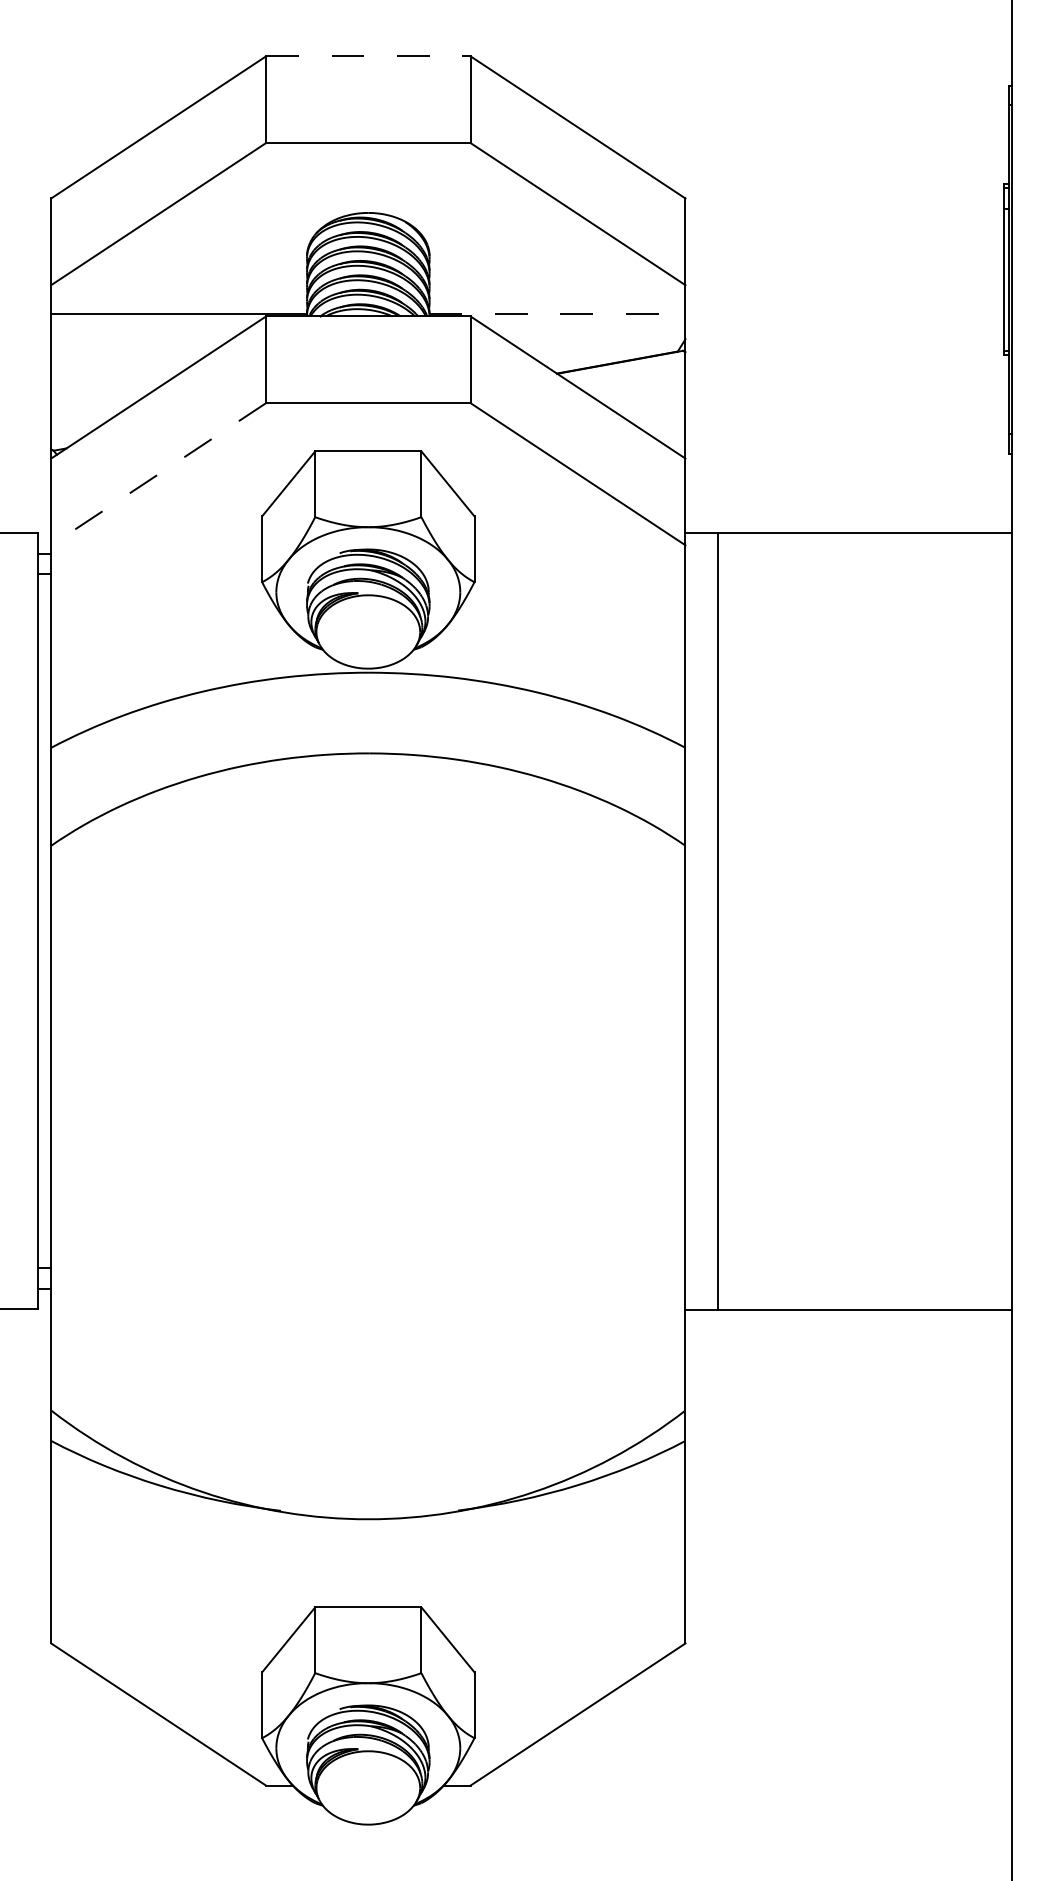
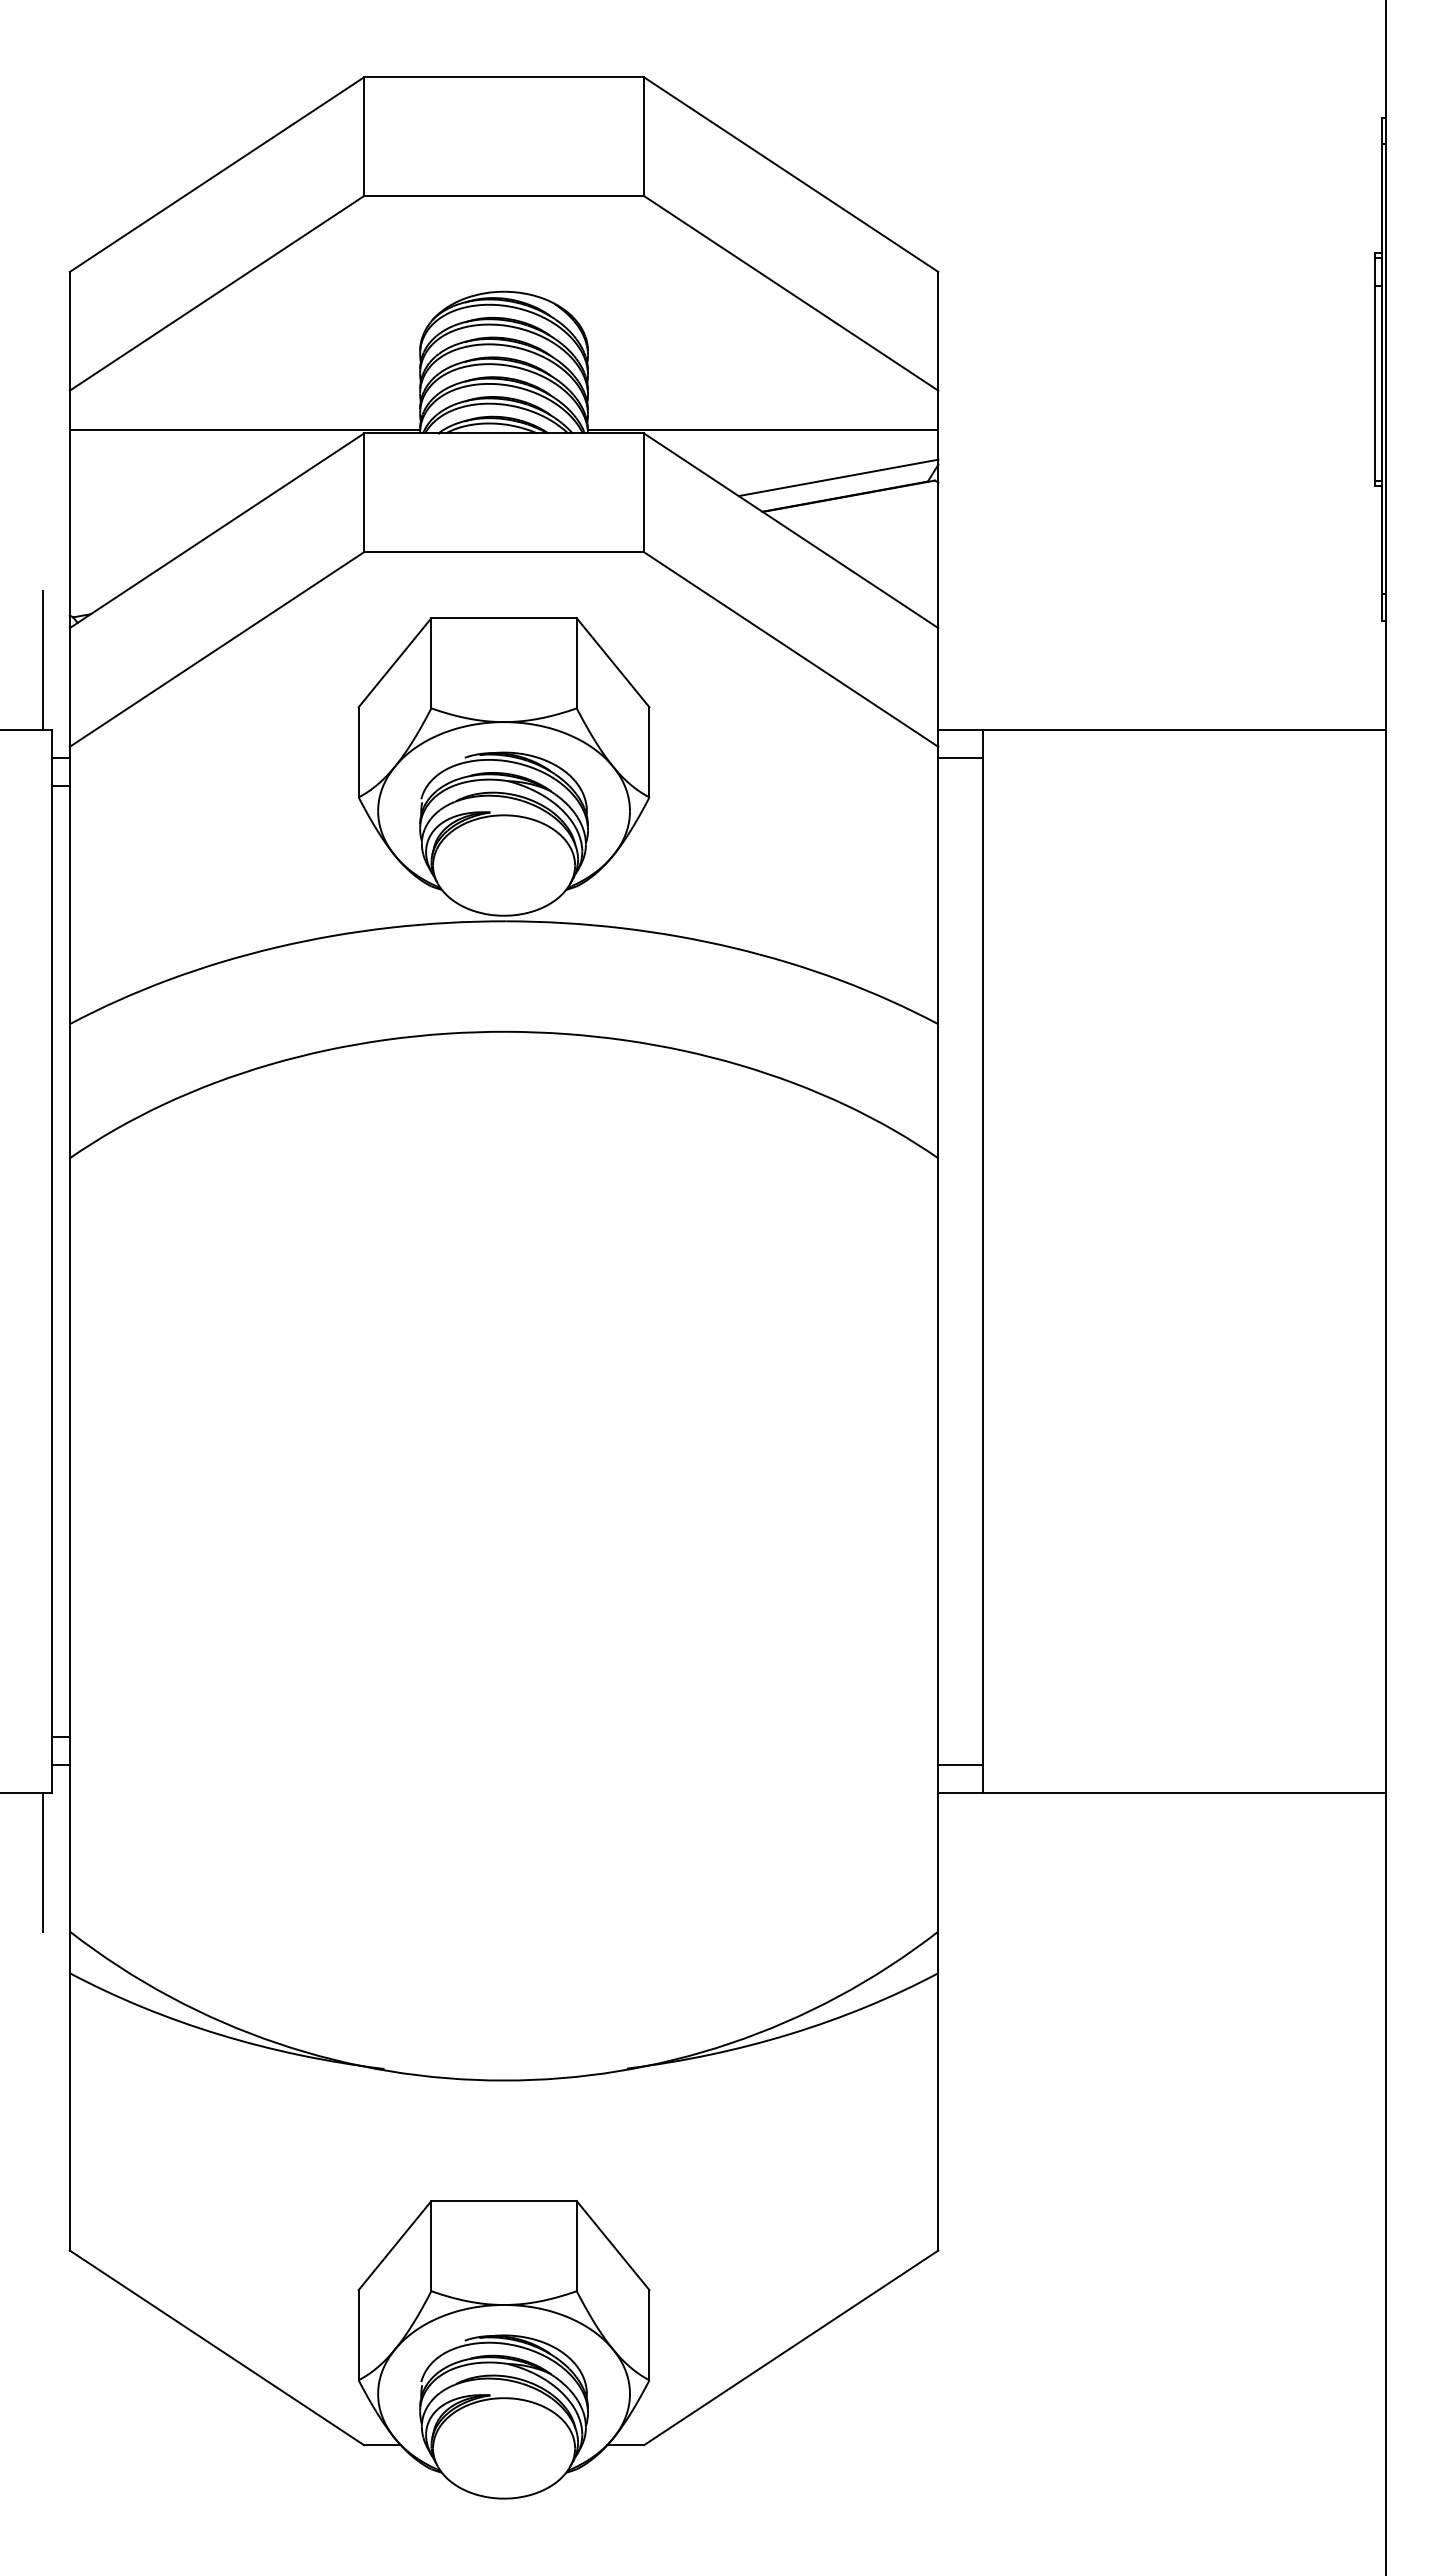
line: (368, 56) -> (504, 77), dashed -> solid
line: (557, 314) -> (763, 430), dashed -> solid
line: (612, 348) -> (838, 477), added
line: (158, 474) -> (216, 649), dashed -> solid
line: (31, 481) -> (42, 659), added
line: (701, 553) -> (960, 758), added
line: (701, 1289) -> (960, 1765), added
line: (31, 1359) -> (42, 1861), added

